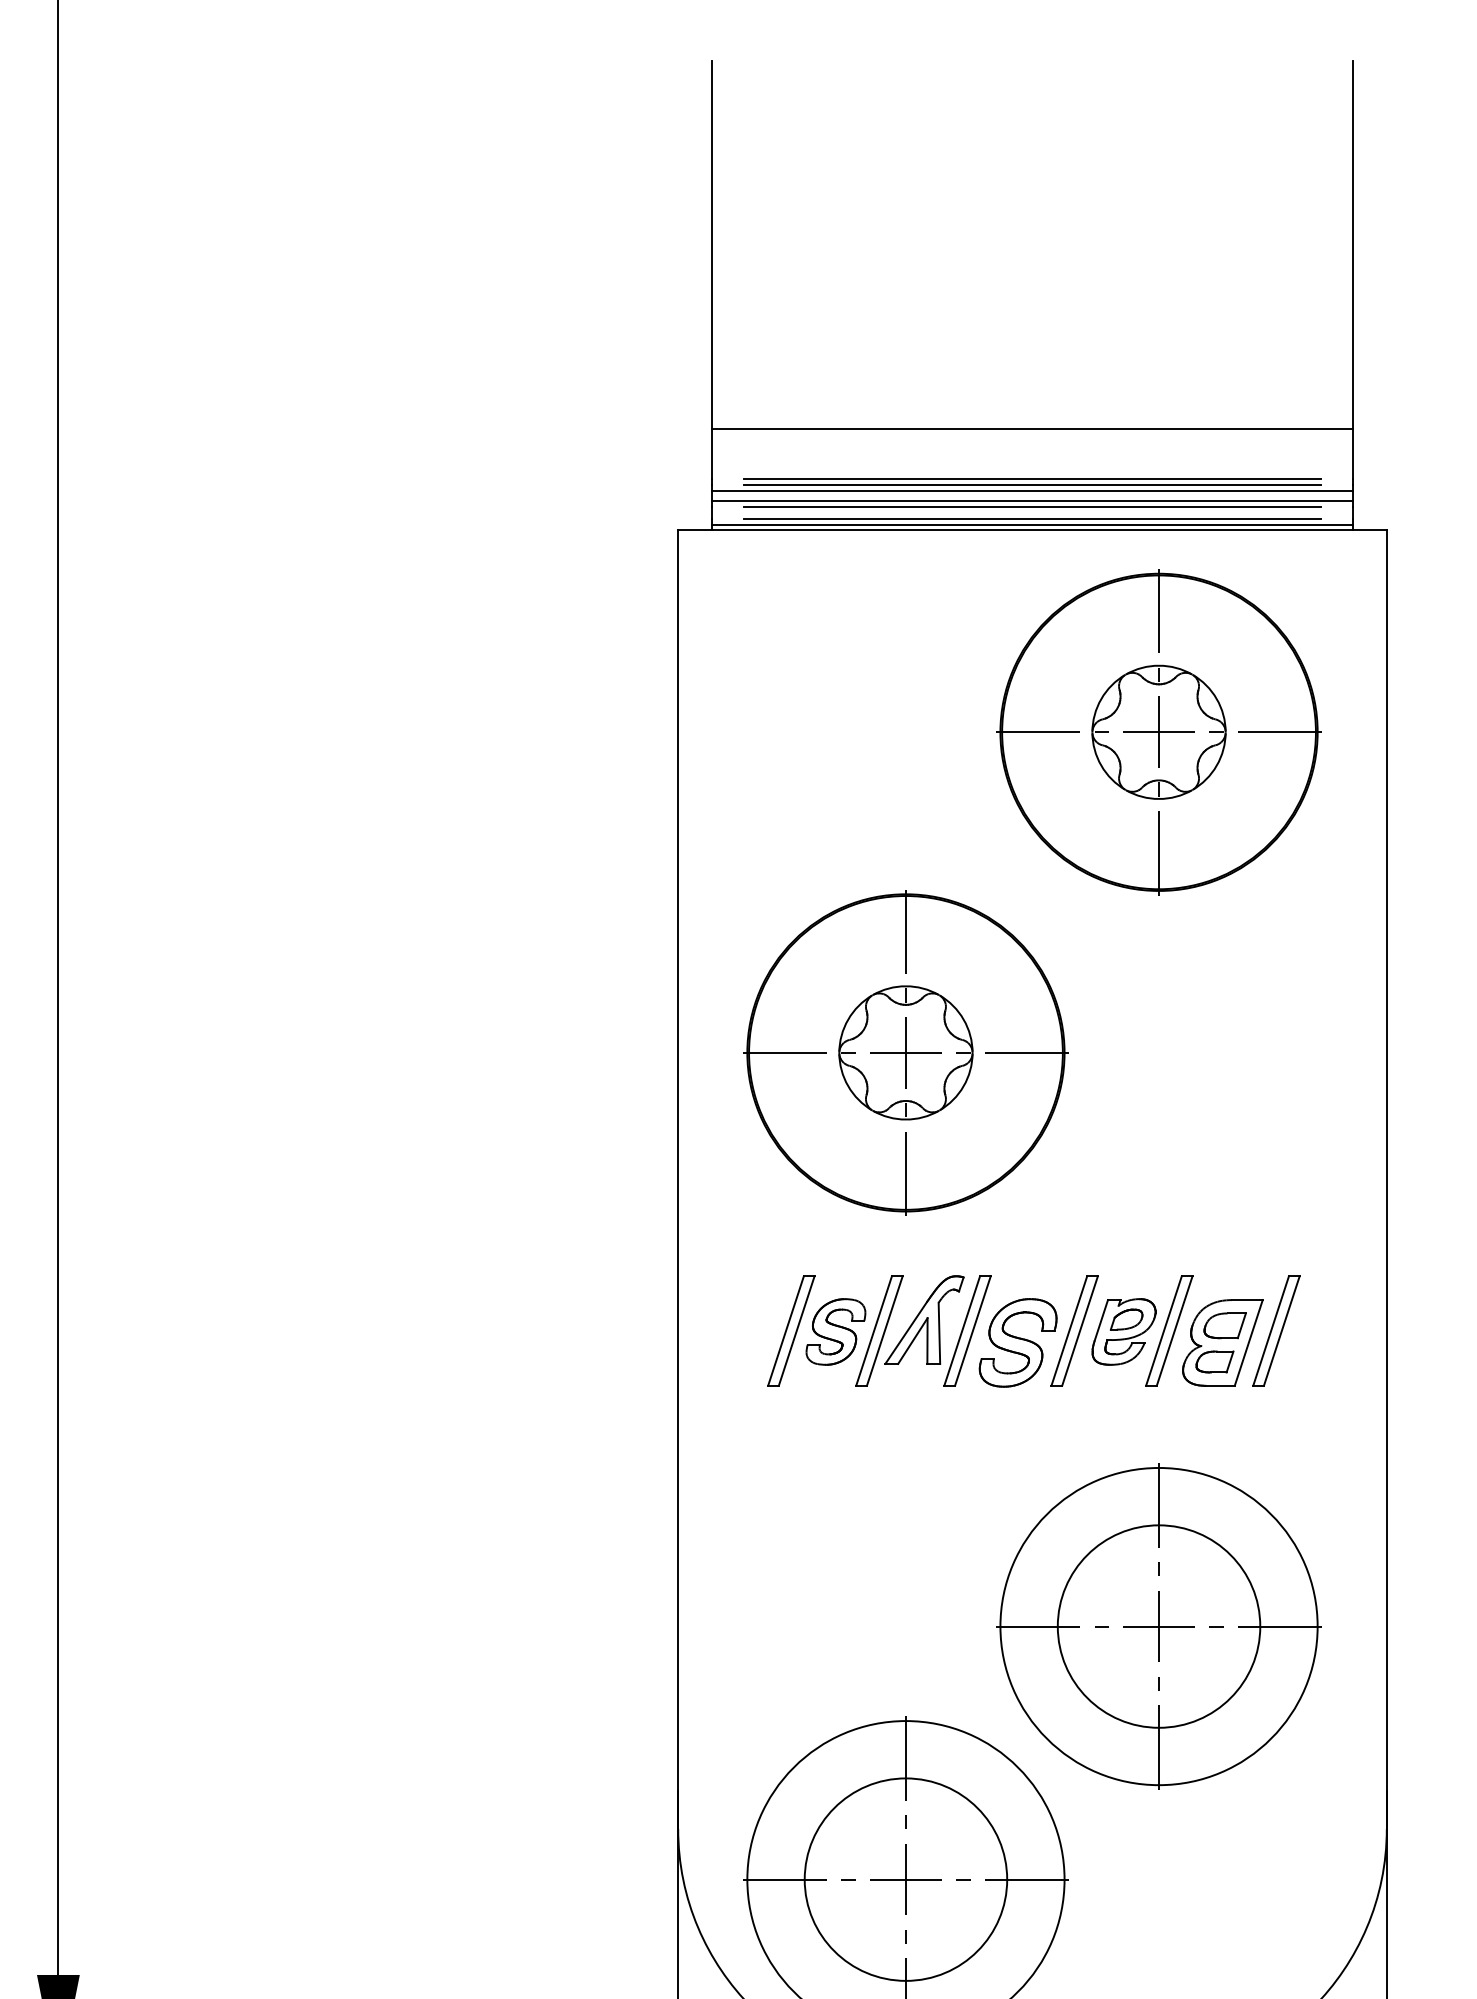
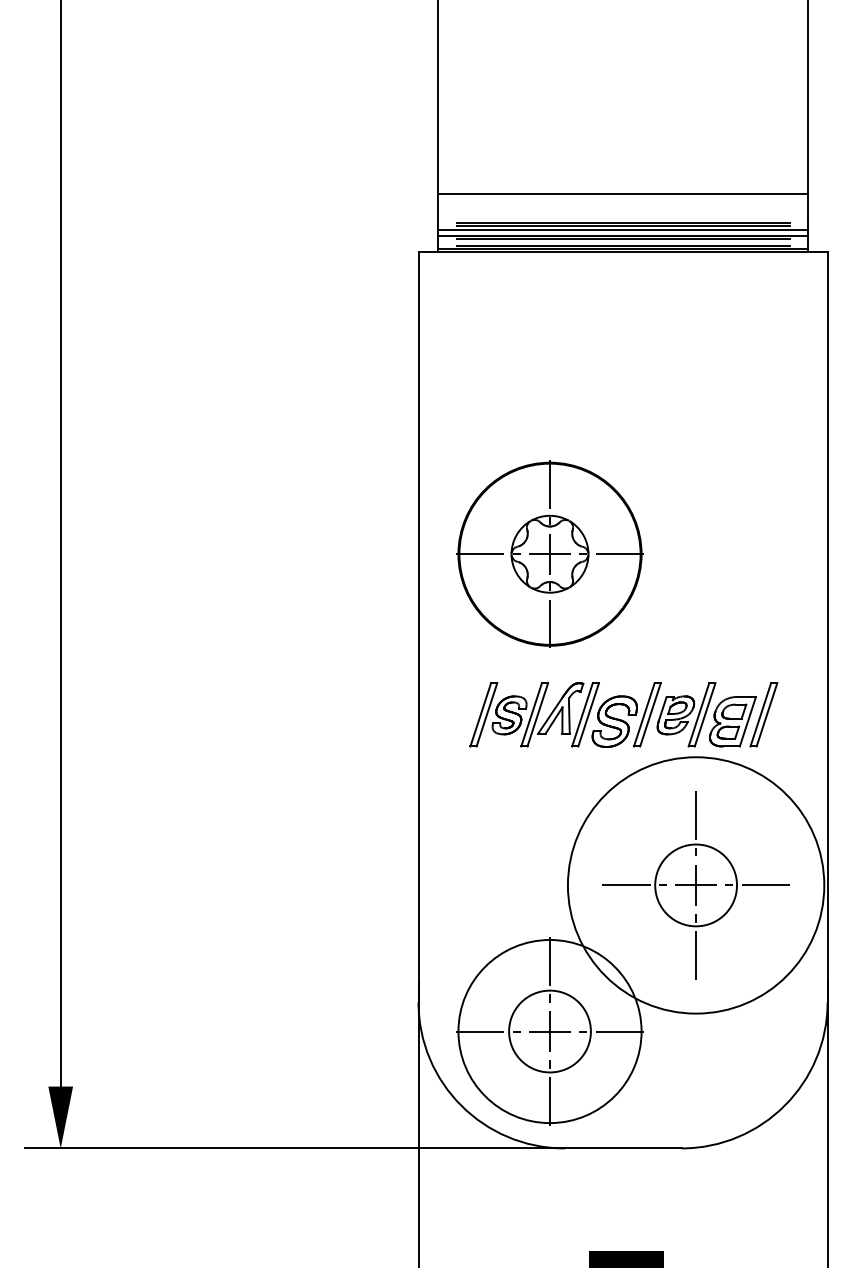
part: (1157, 731) -> (695, 368), removed
circle: (1157, 1626) -> (695, 885), size x0.7
circle: (1157, 1626) -> (695, 885), size x1.4
circle: (905, 1879) -> (549, 1031), size x0.7

